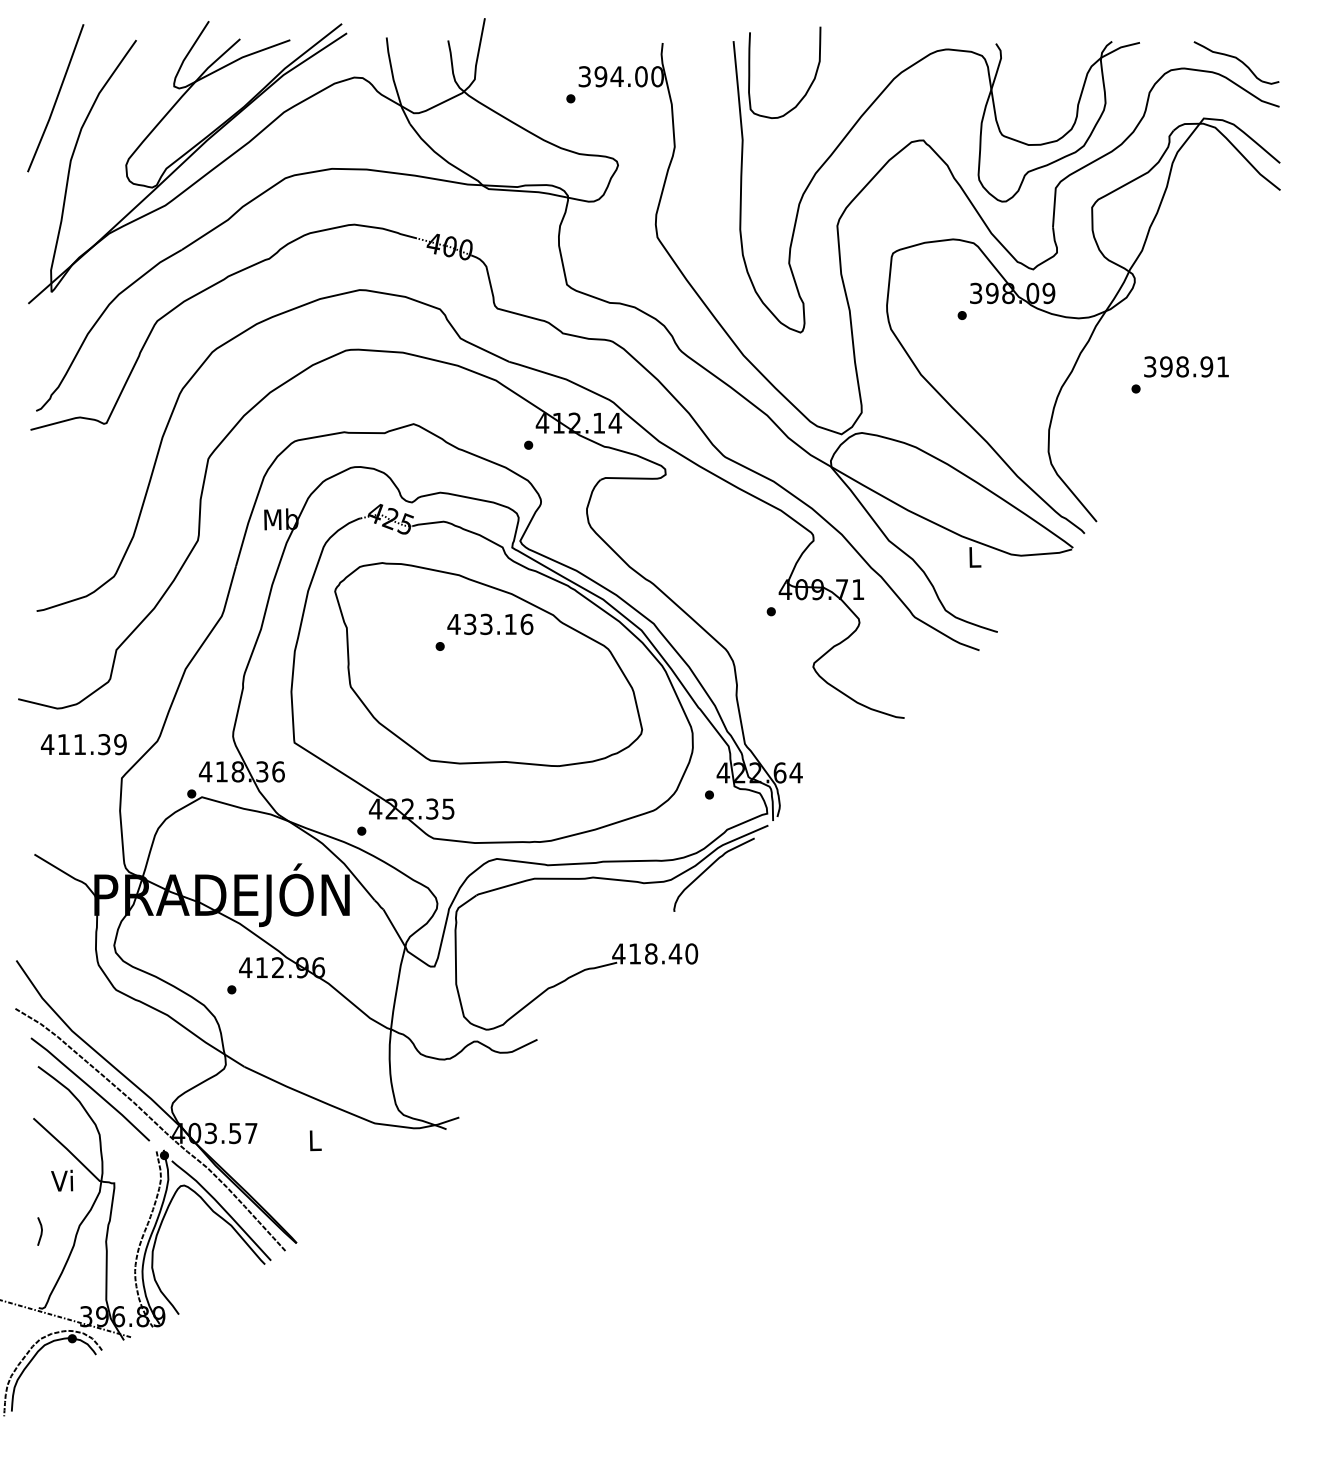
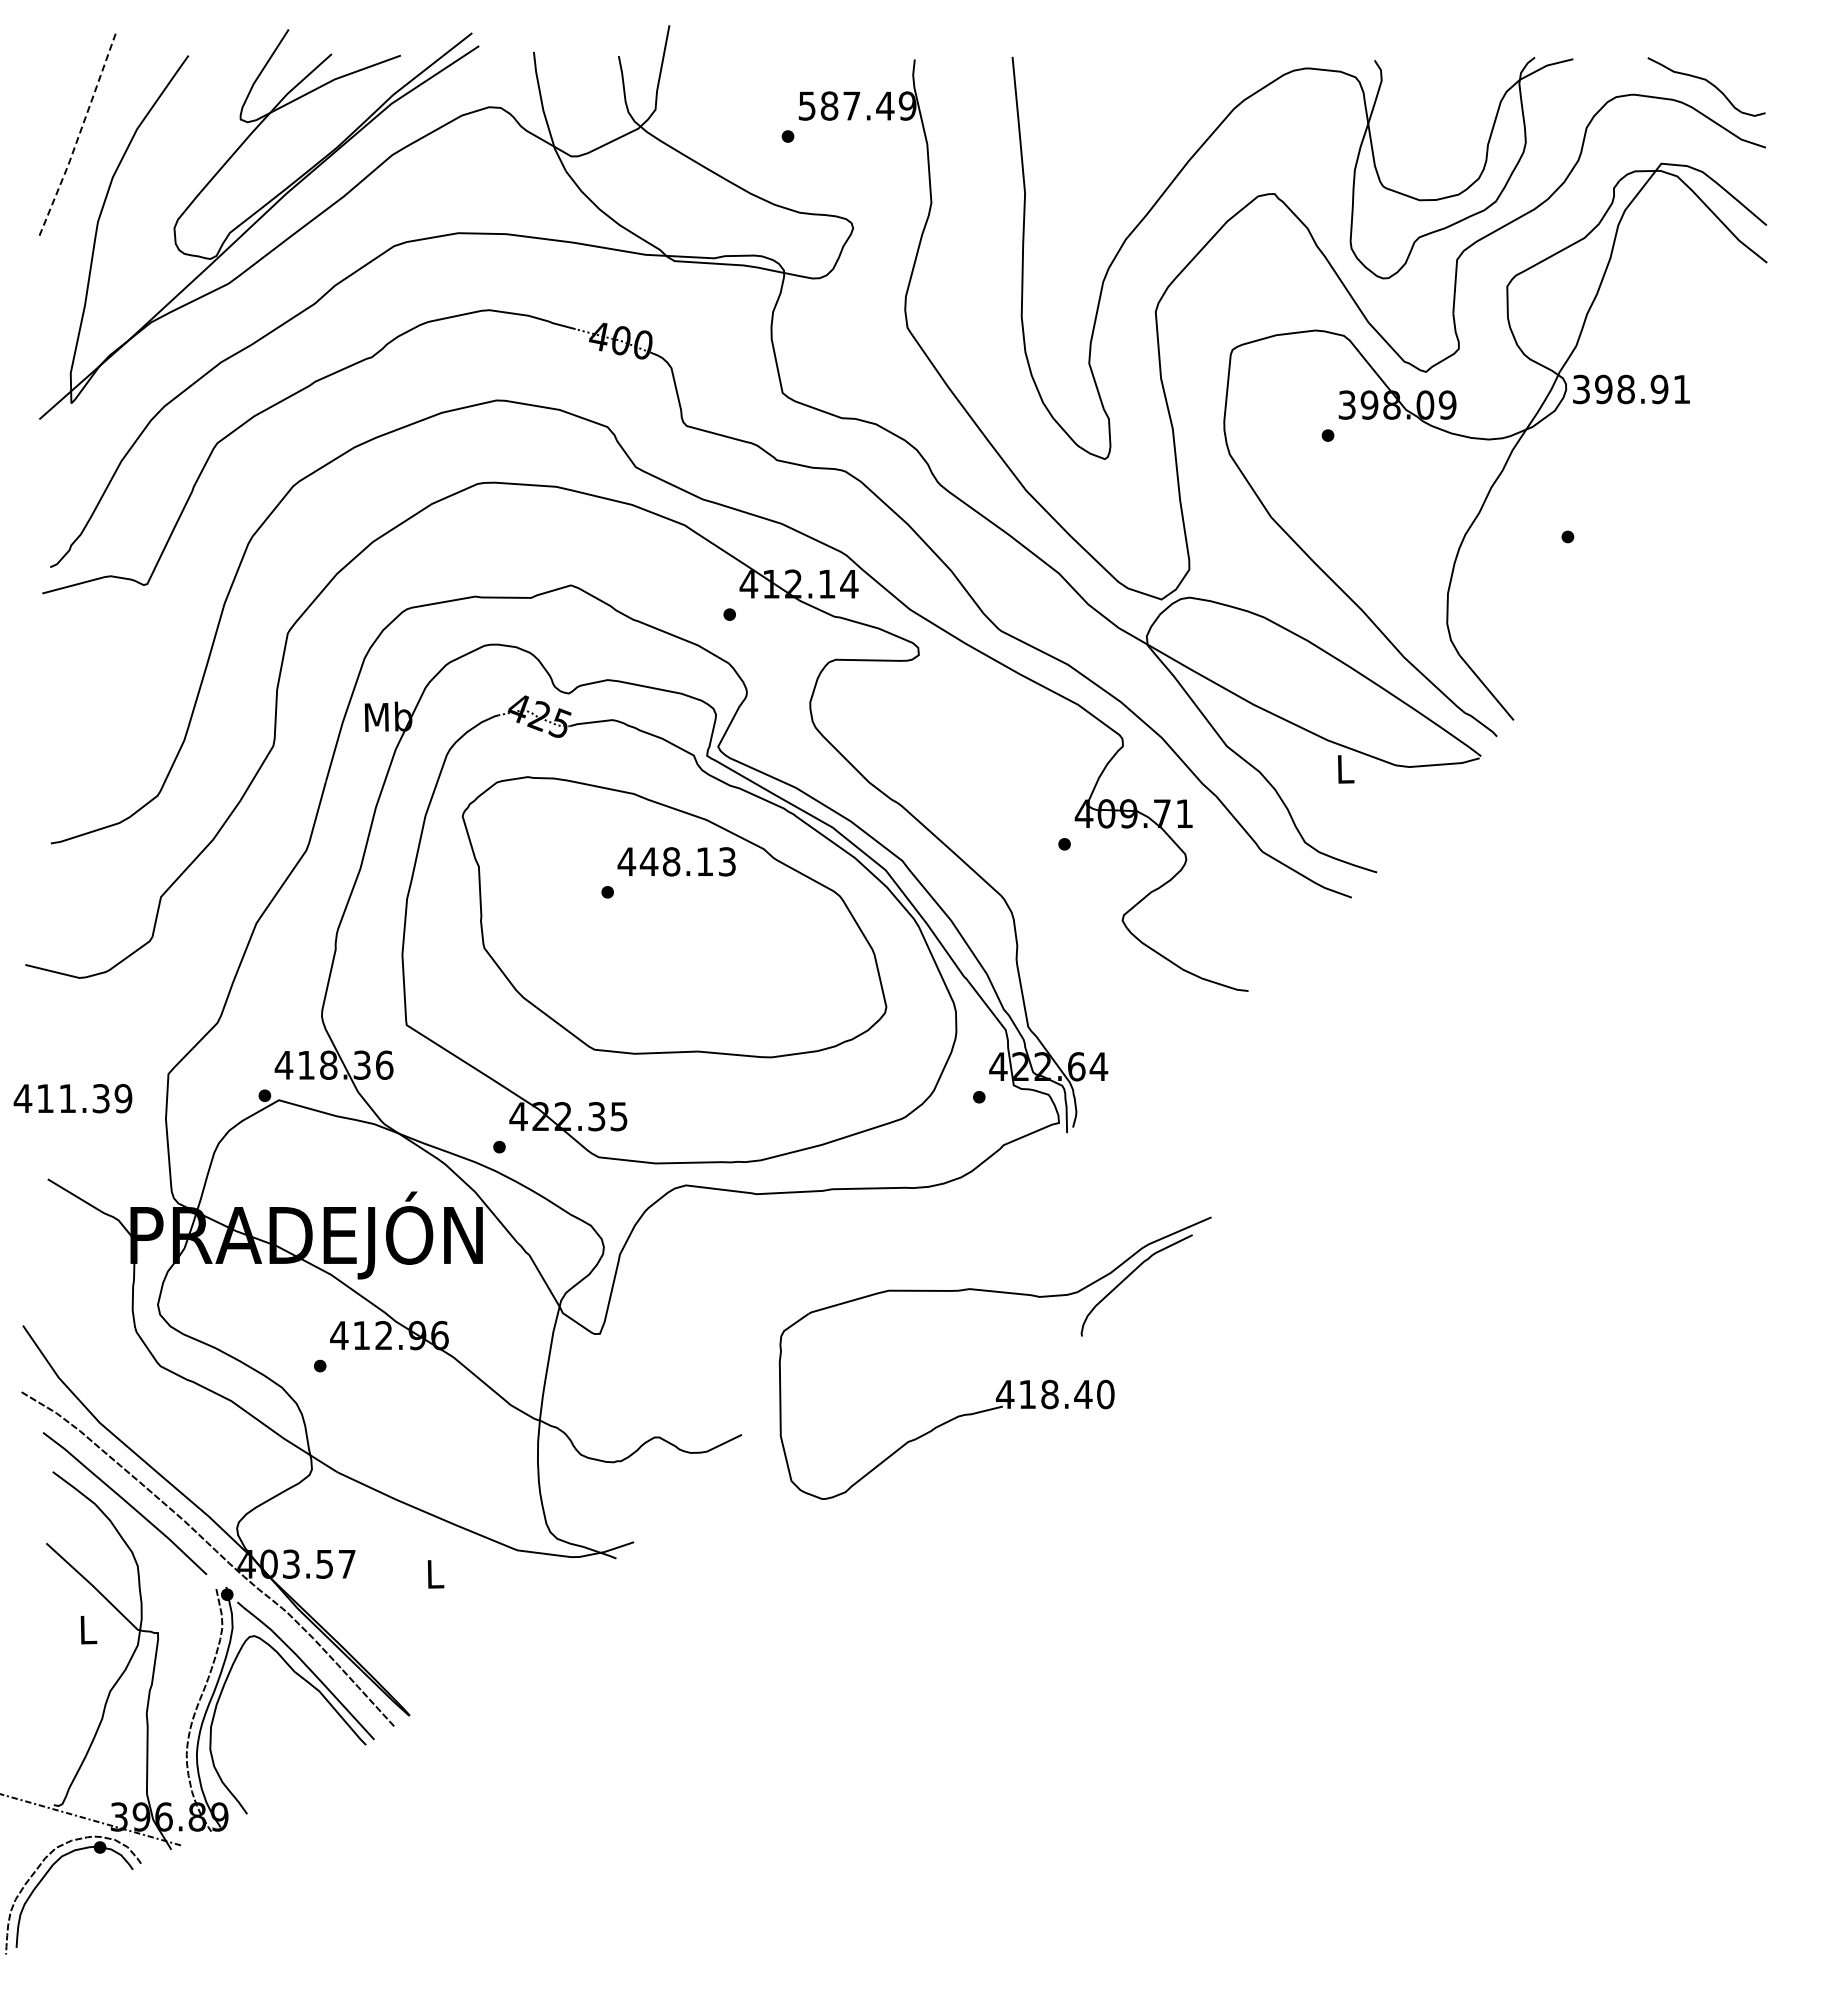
text: (621, 76) -> (857, 105), 394.00 -> 587.49
curve: (808, 87) -> (1116, 120), removed
line: (56, 98) -> (78, 136), solid -> dashed
text: (1186, 366) -> (1631, 389), moved
text: (498, 624) -> (687, 861), 433.16 -> 448.13
text: (83, 744) -> (72, 1098), moved
part: (619, 943) -> (1006, 1380), moved
text: (61, 1180) -> (85, 1629), Vi -> L
line: (41, 1231) -> (57, 1699), removed

